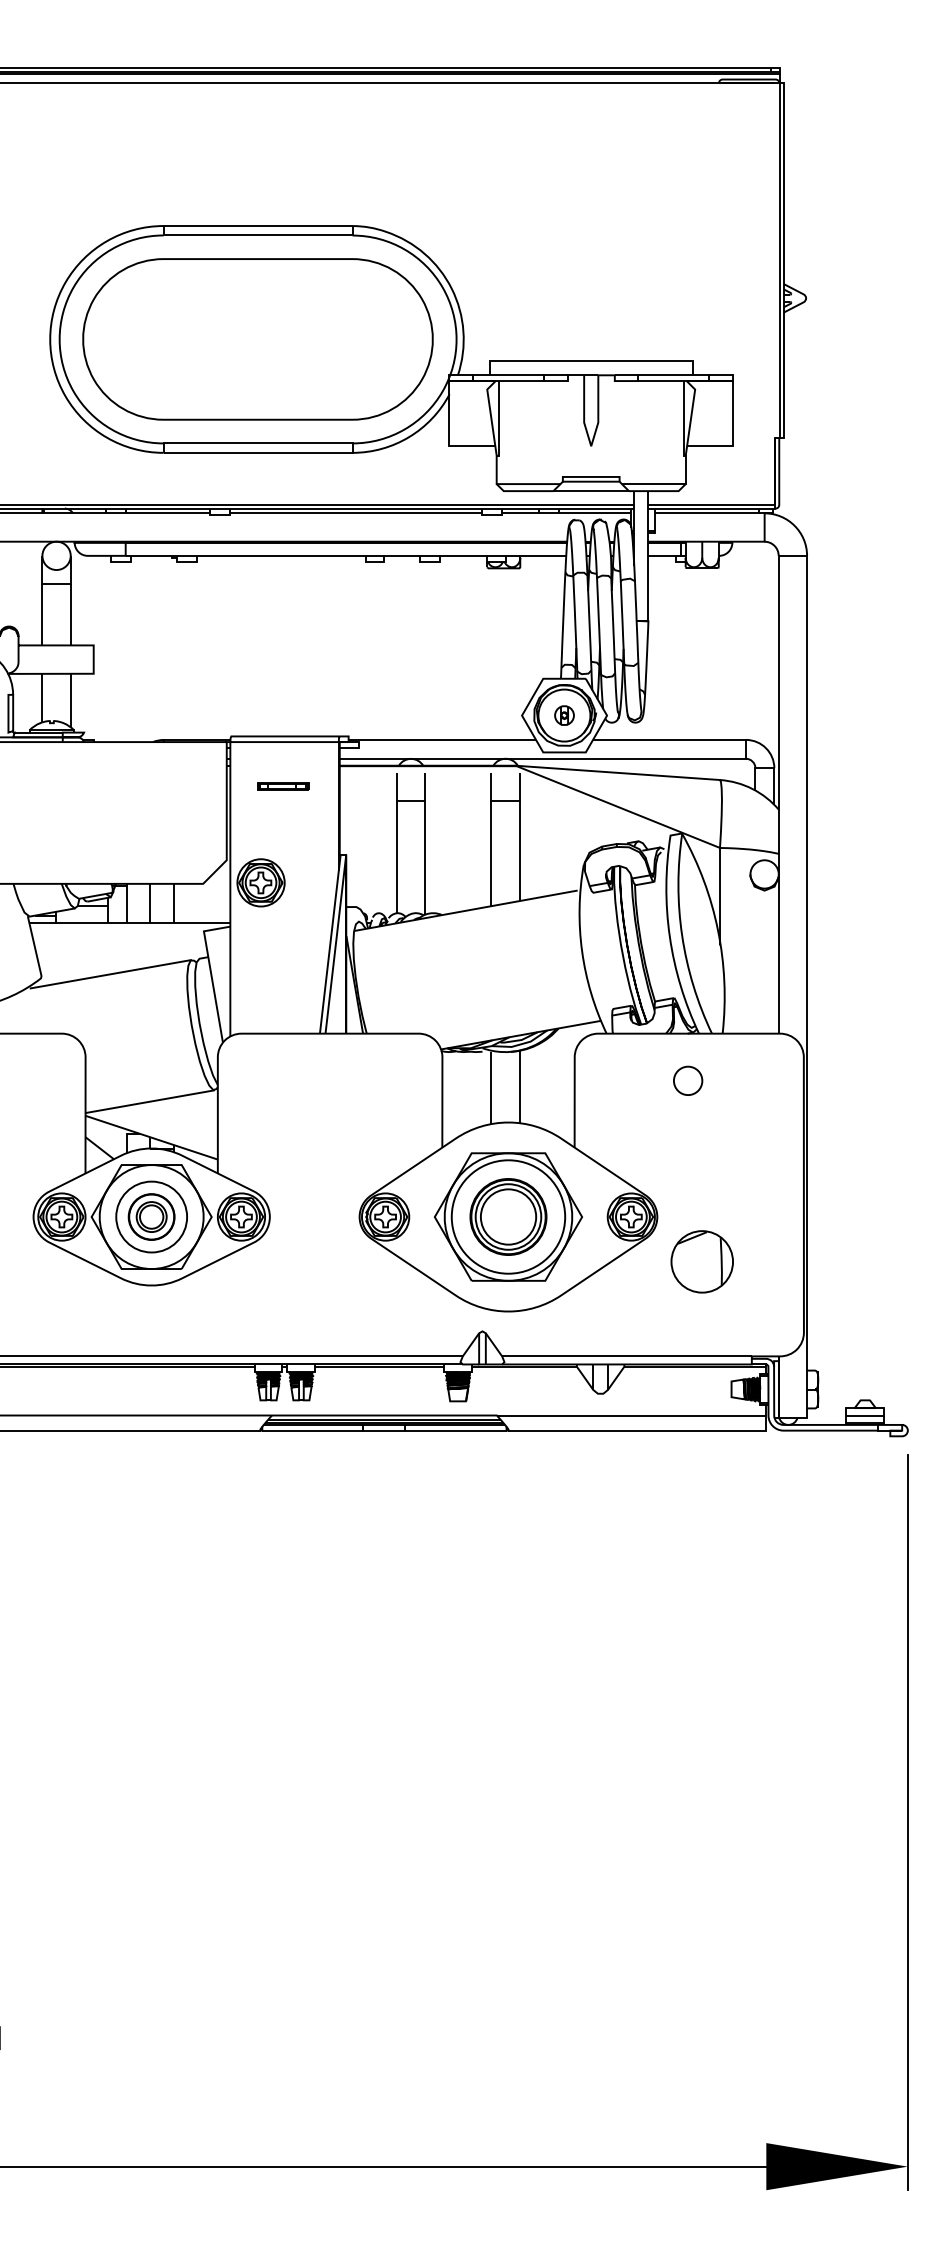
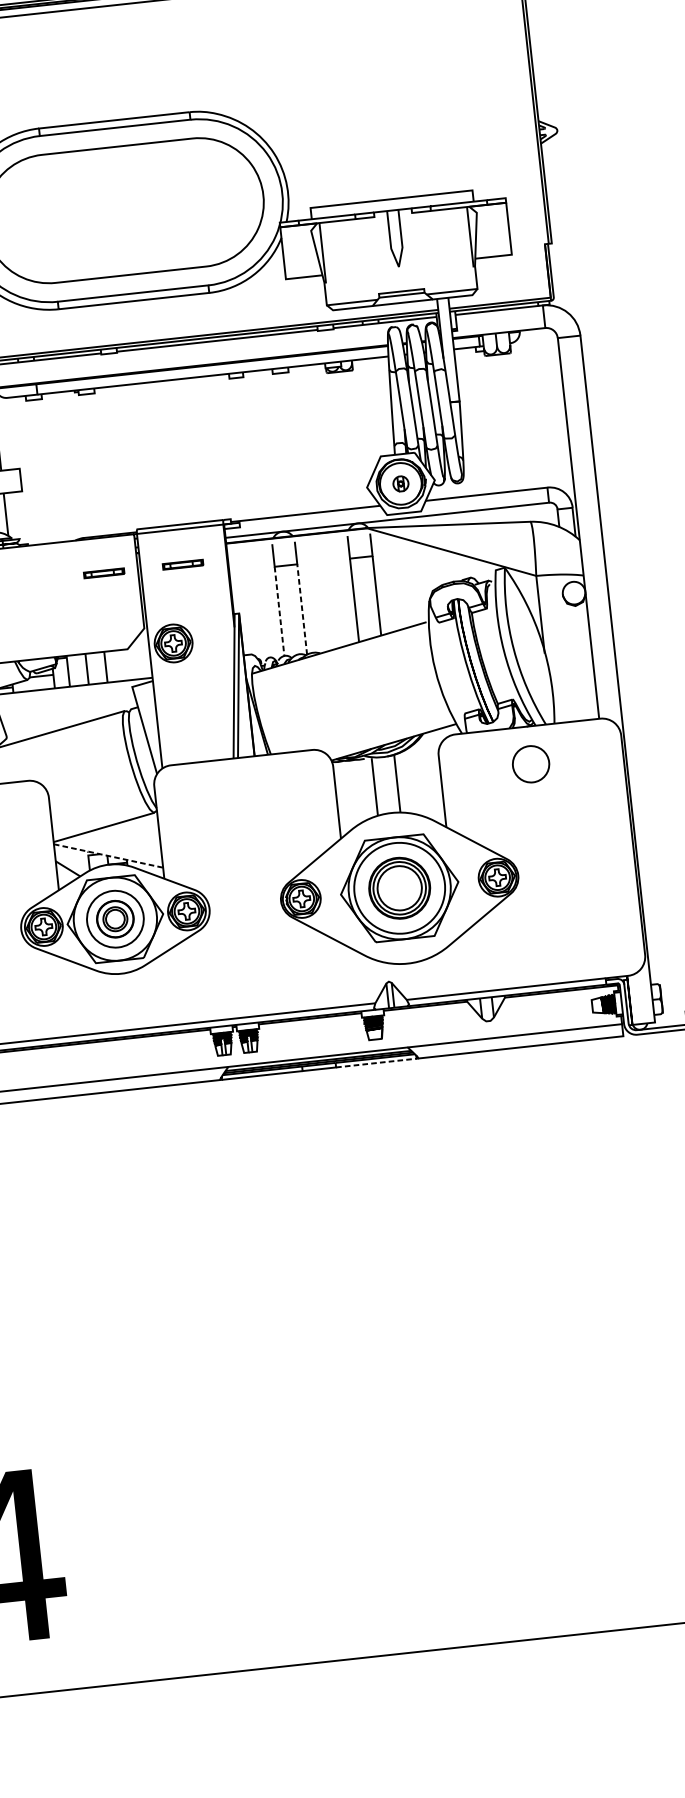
part: (184, 786) -> (104, 573), added
line: (396, 857) -> (279, 611), solid -> dashed
line: (425, 858) -> (302, 609), solid -> dashed
circle: (687, 1080) -> (530, 764), size x1.6
line: (151, 1137) -> (108, 855), solid -> dashed
part: (701, 1261) -> (557, 907), removed
line: (456, 1430) -> (376, 1062), solid -> dashed

